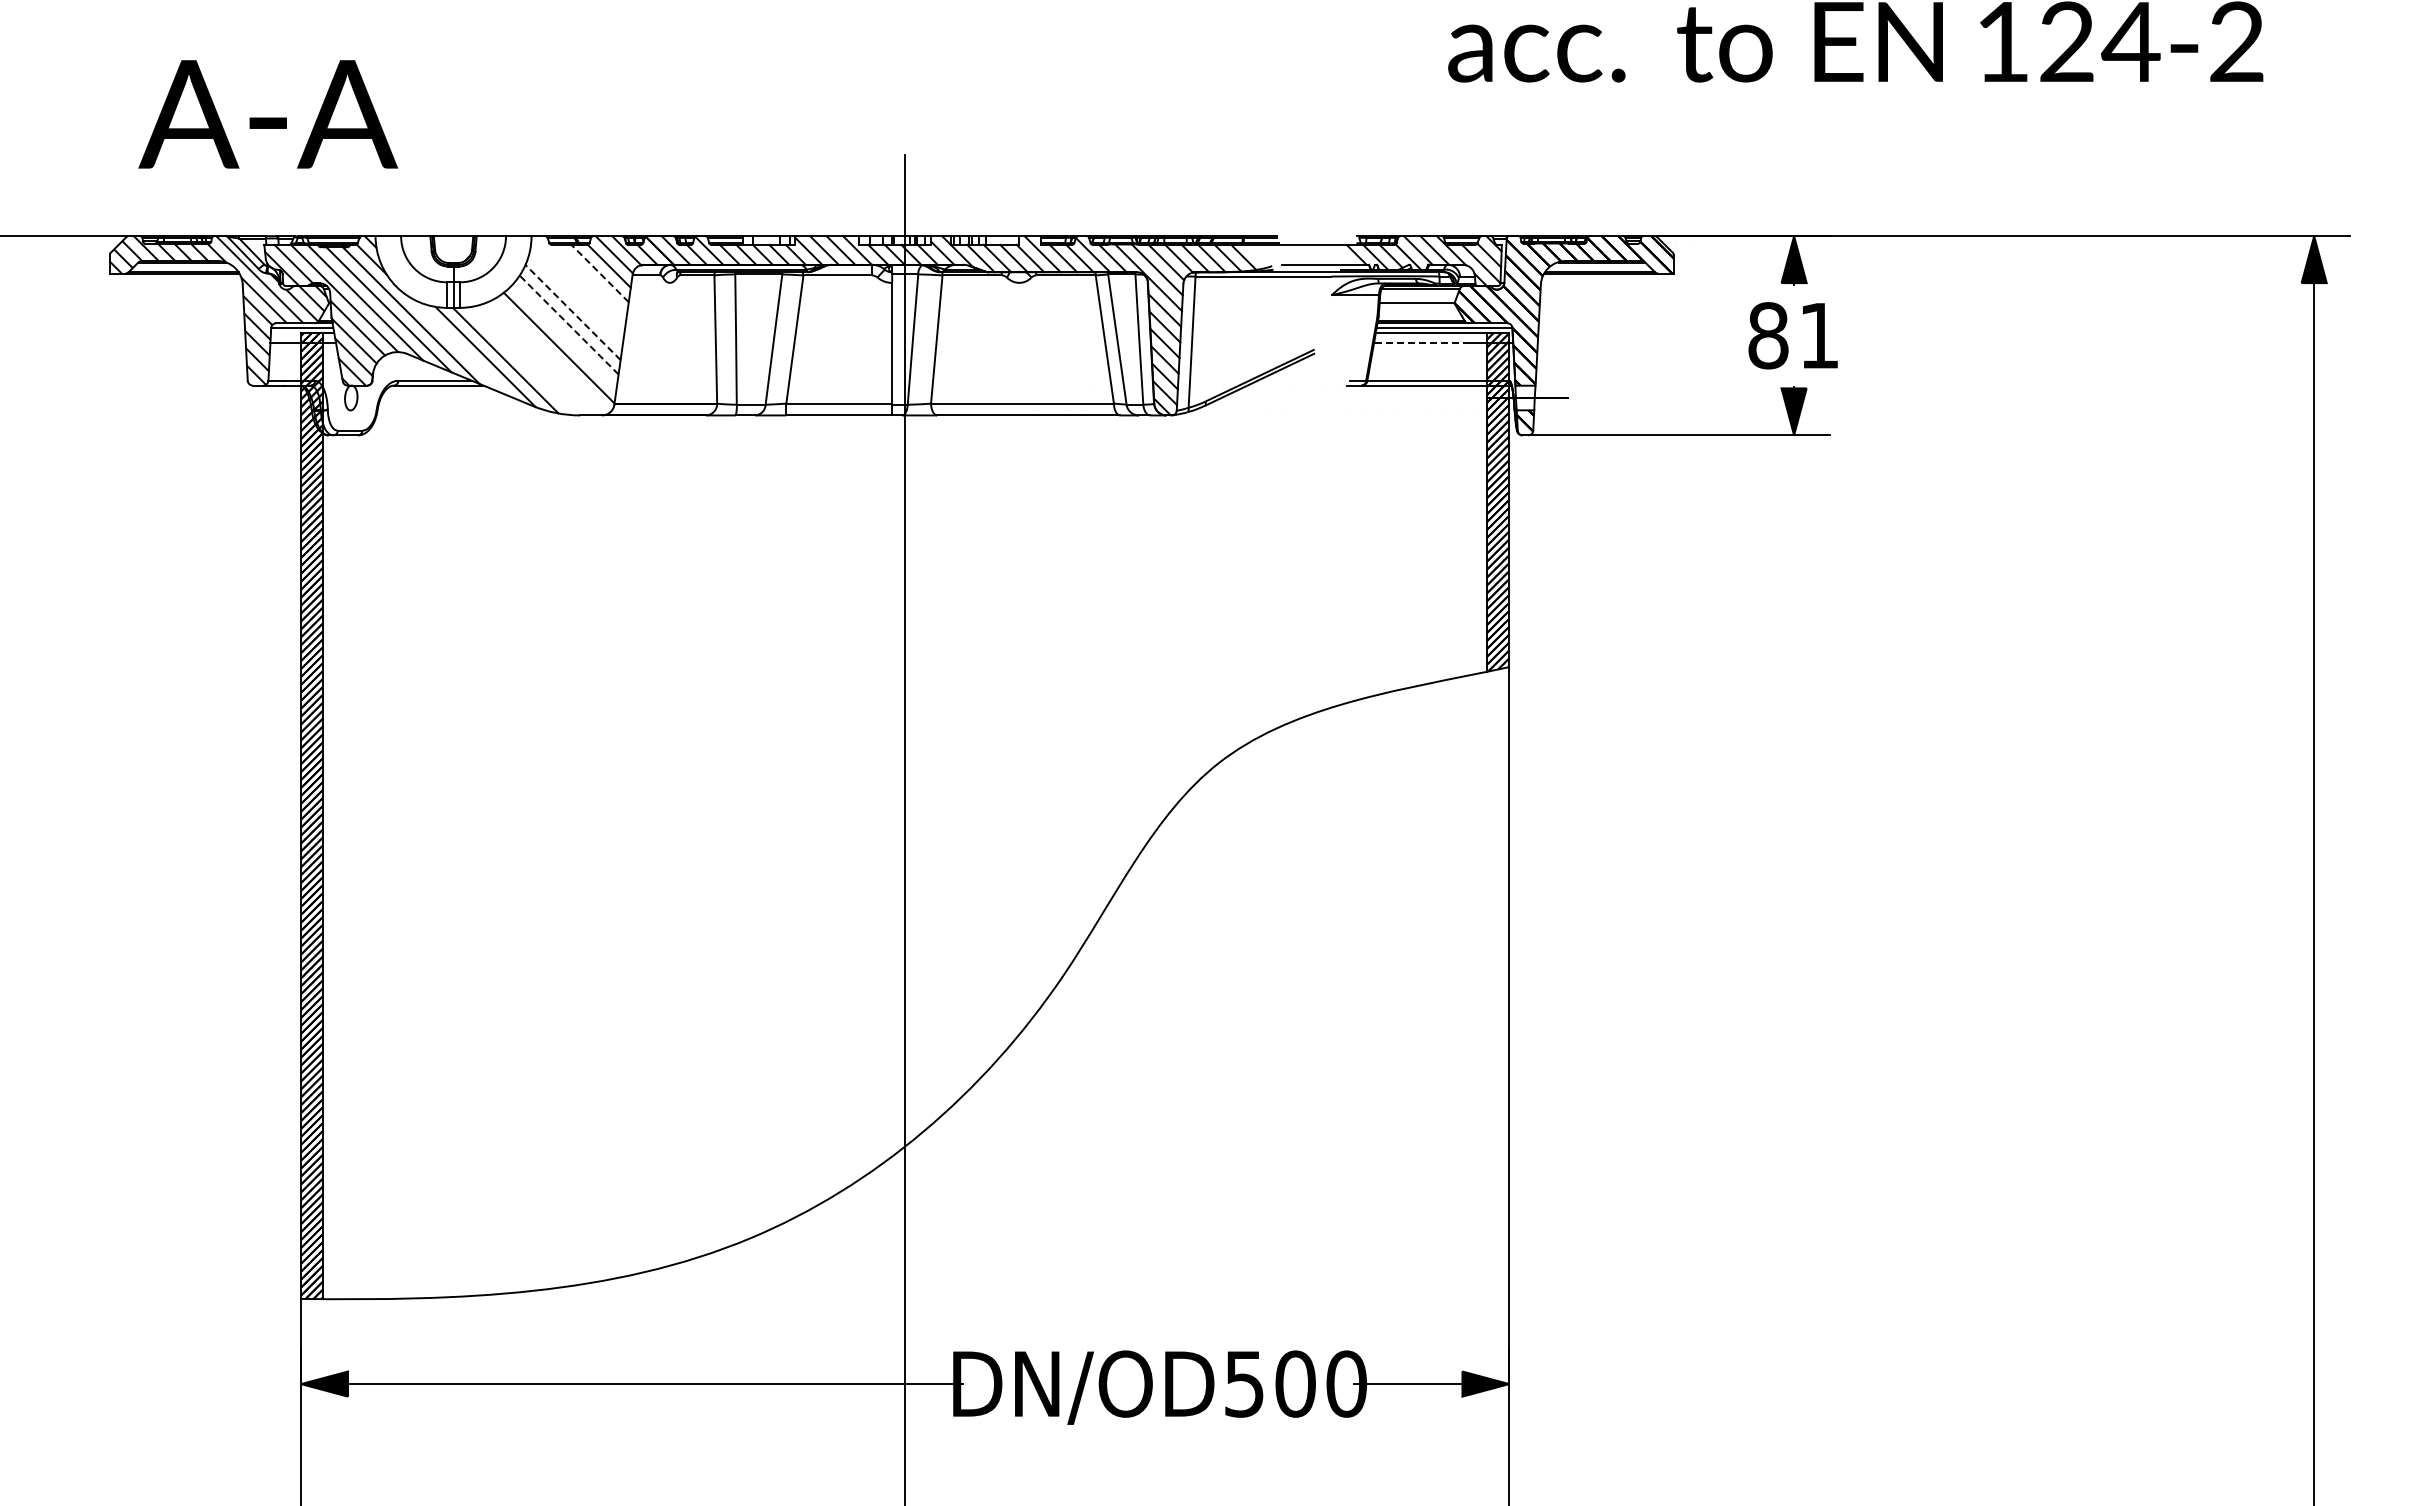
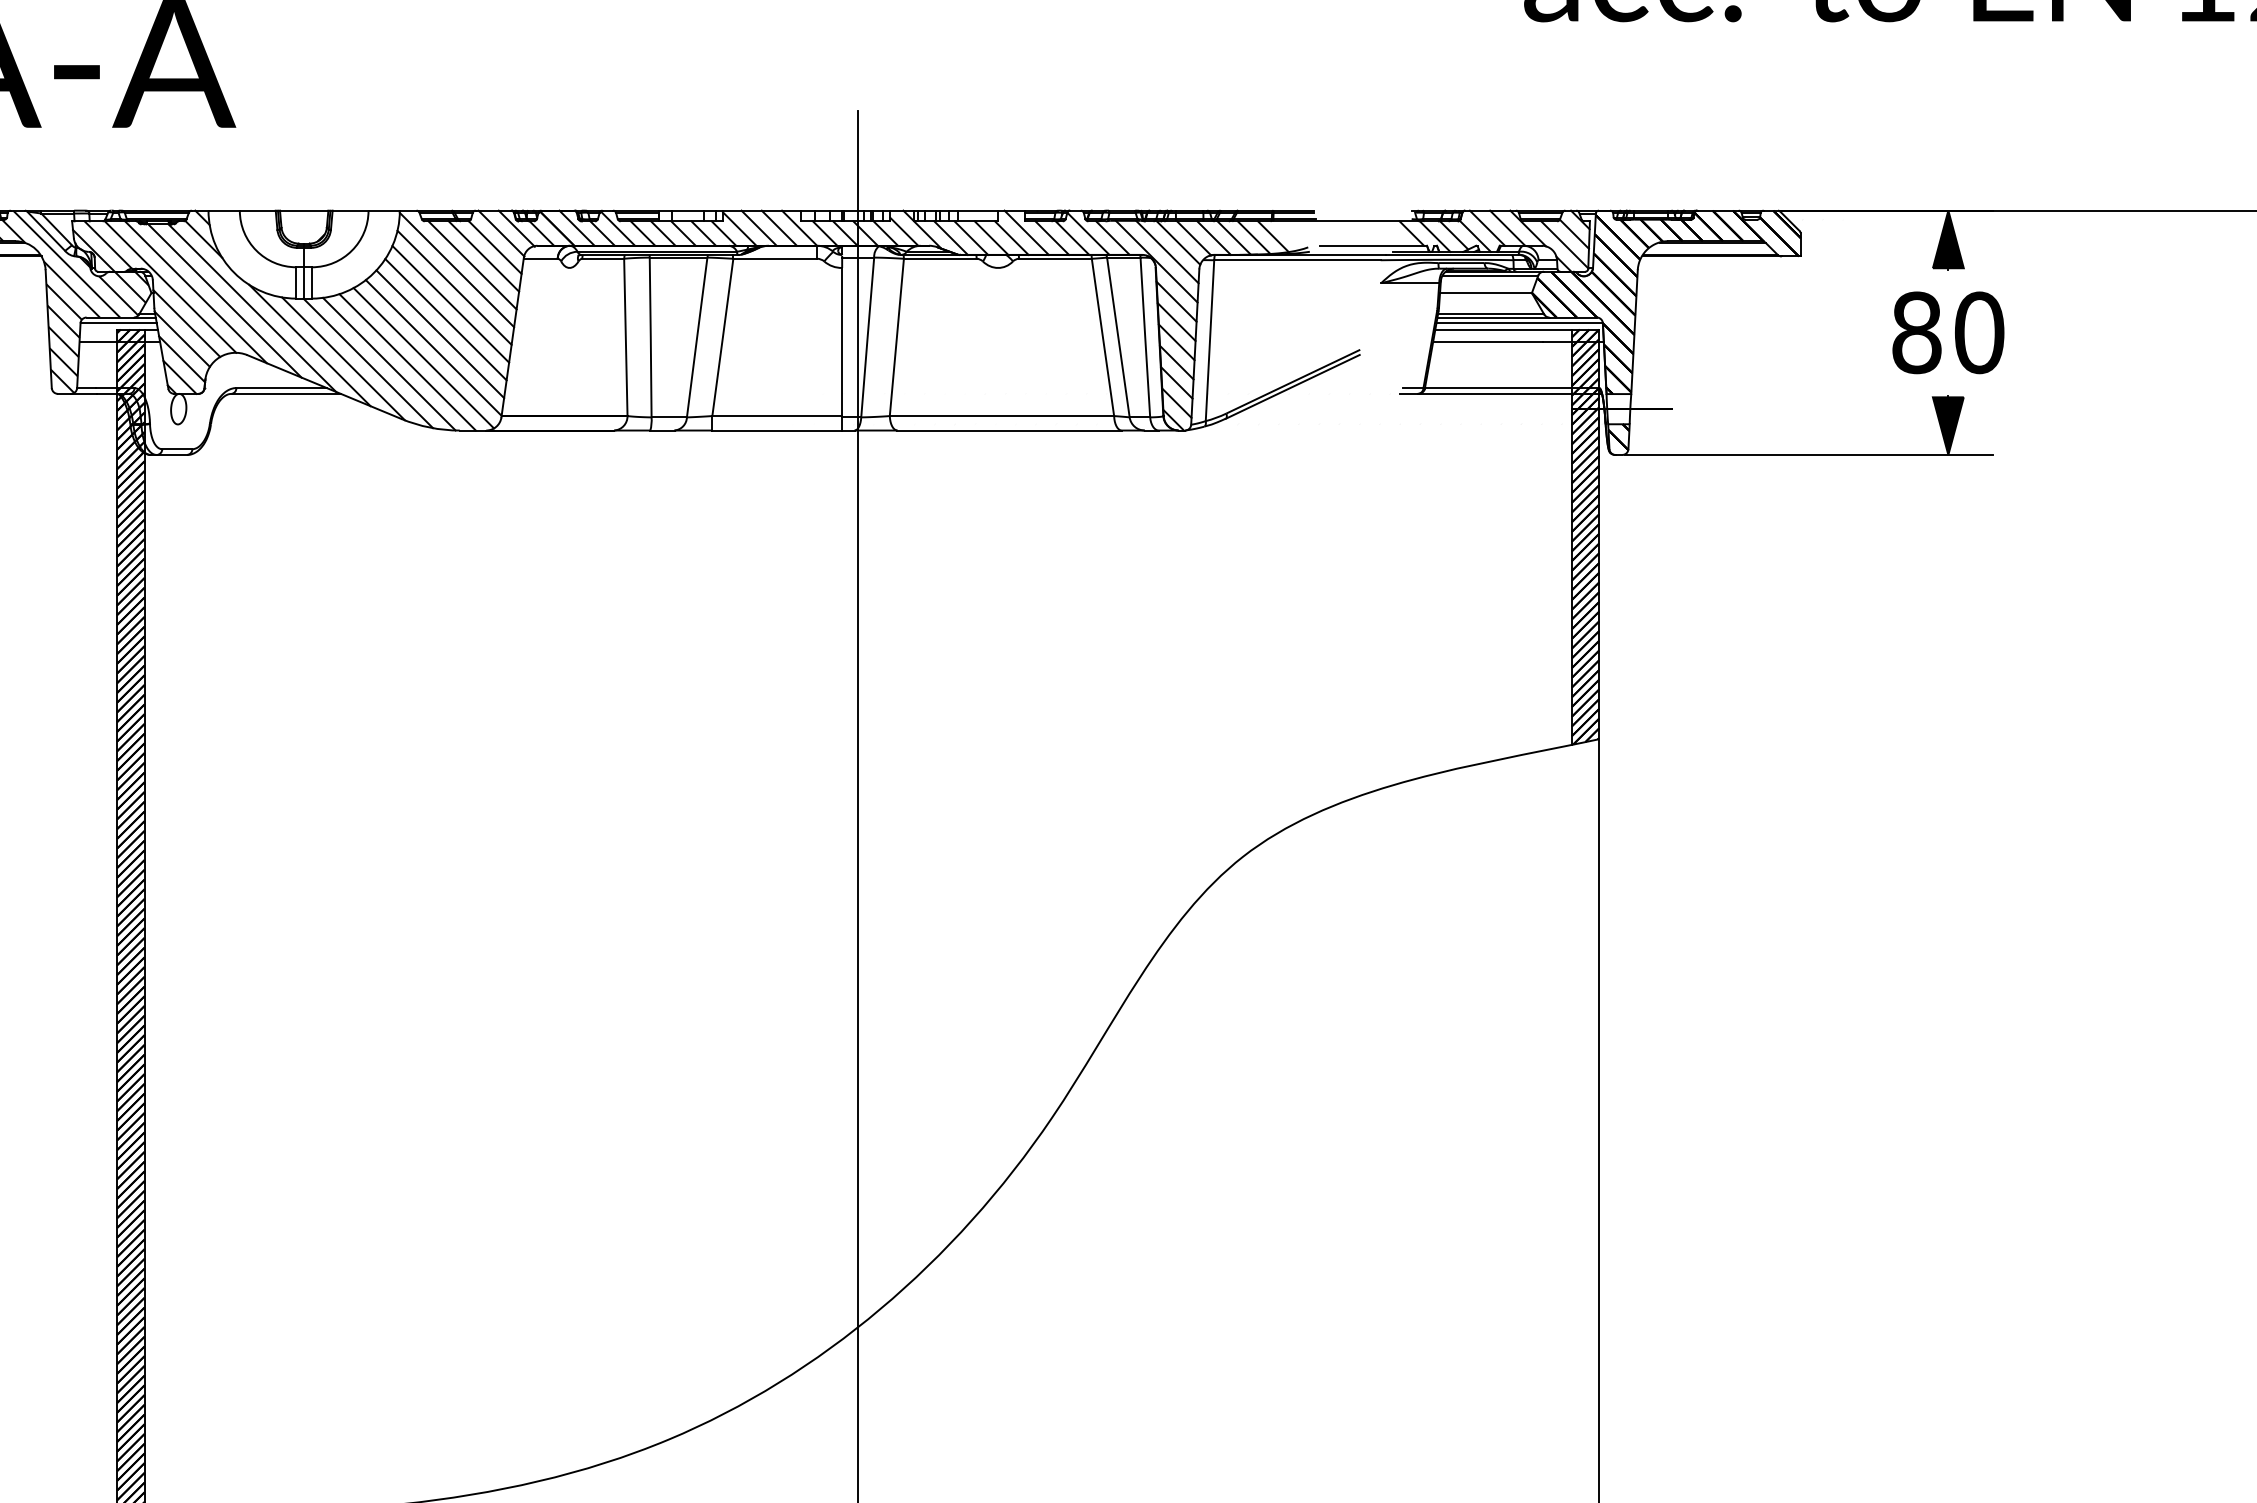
line: (600, 273) -> (484, 256), dashed -> solid
line: (590, 280) -> (472, 265), added
line: (577, 284) -> (456, 269), added
line: (575, 298) -> (453, 287), added
line: (572, 312) -> (450, 304), dashed -> solid
line: (569, 325) -> (446, 320), dashed -> solid
text: (1819, 335) -> (1979, 332), 81 -> 80
line: (564, 336) -> (440, 333), added
line: (1419, 343) -> (1488, 342), dashed -> solid
line: (457, 345) -> (309, 344), added
line: (550, 356) -> (423, 358), added
line: (537, 359) -> (407, 361), added
line: (522, 361) -> (388, 364), added

